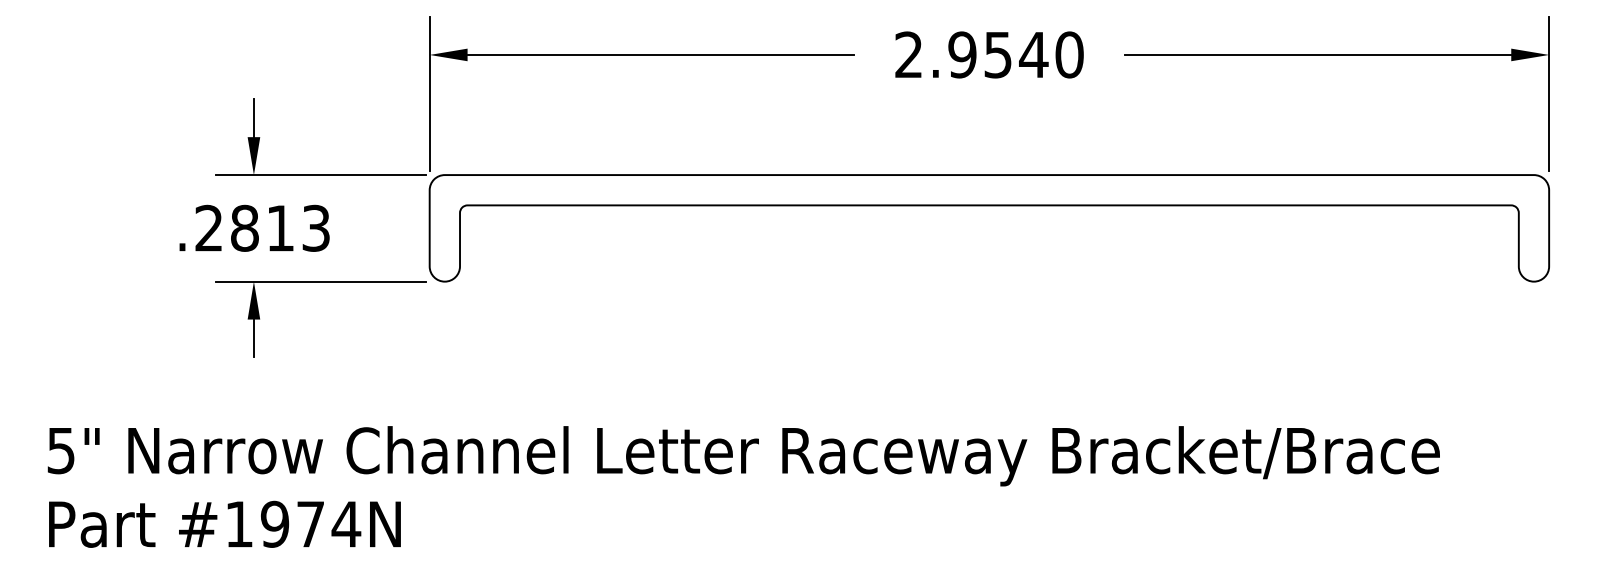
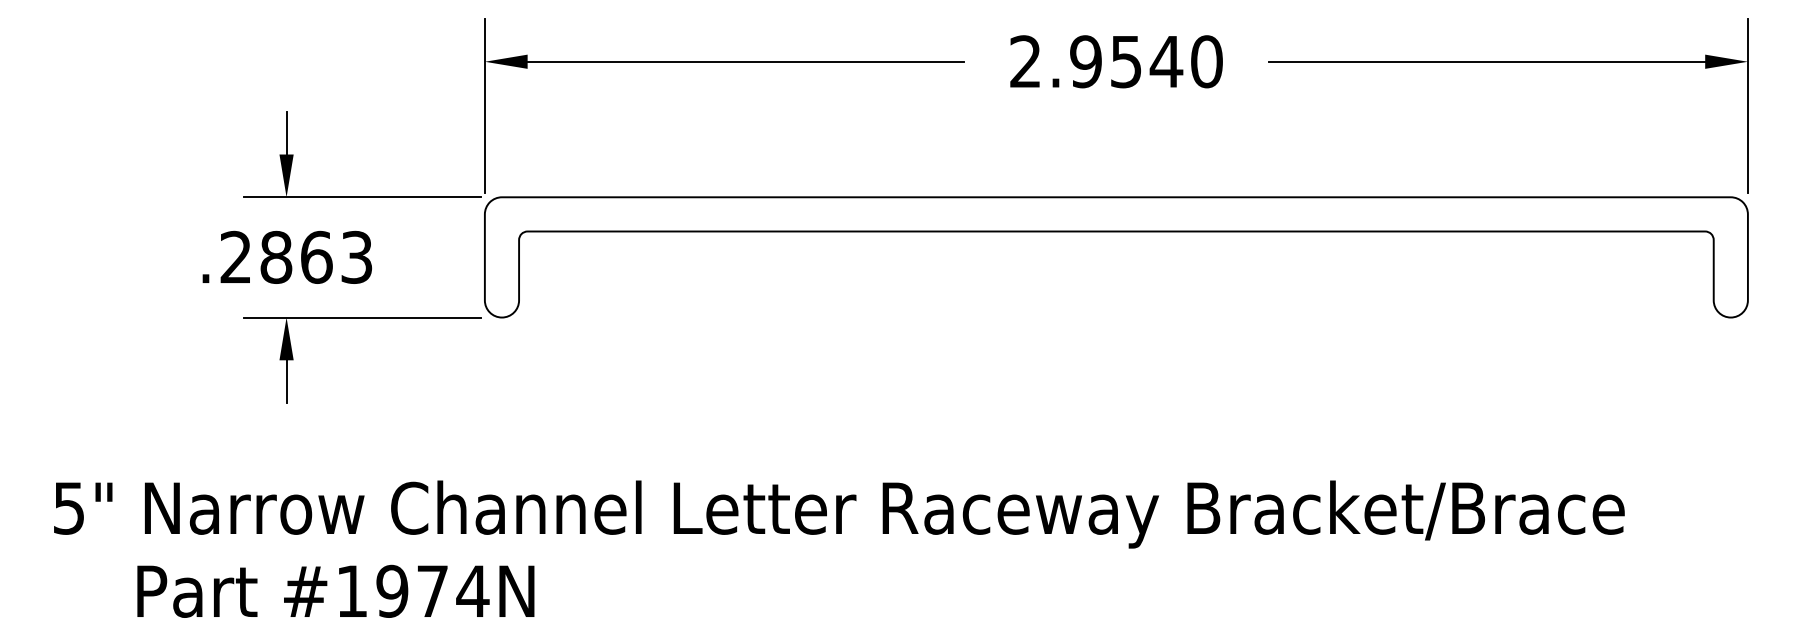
text: (280, 227) -> (316, 256), .2813 -> .2863
text: (224, 523) -> (335, 590), moved

